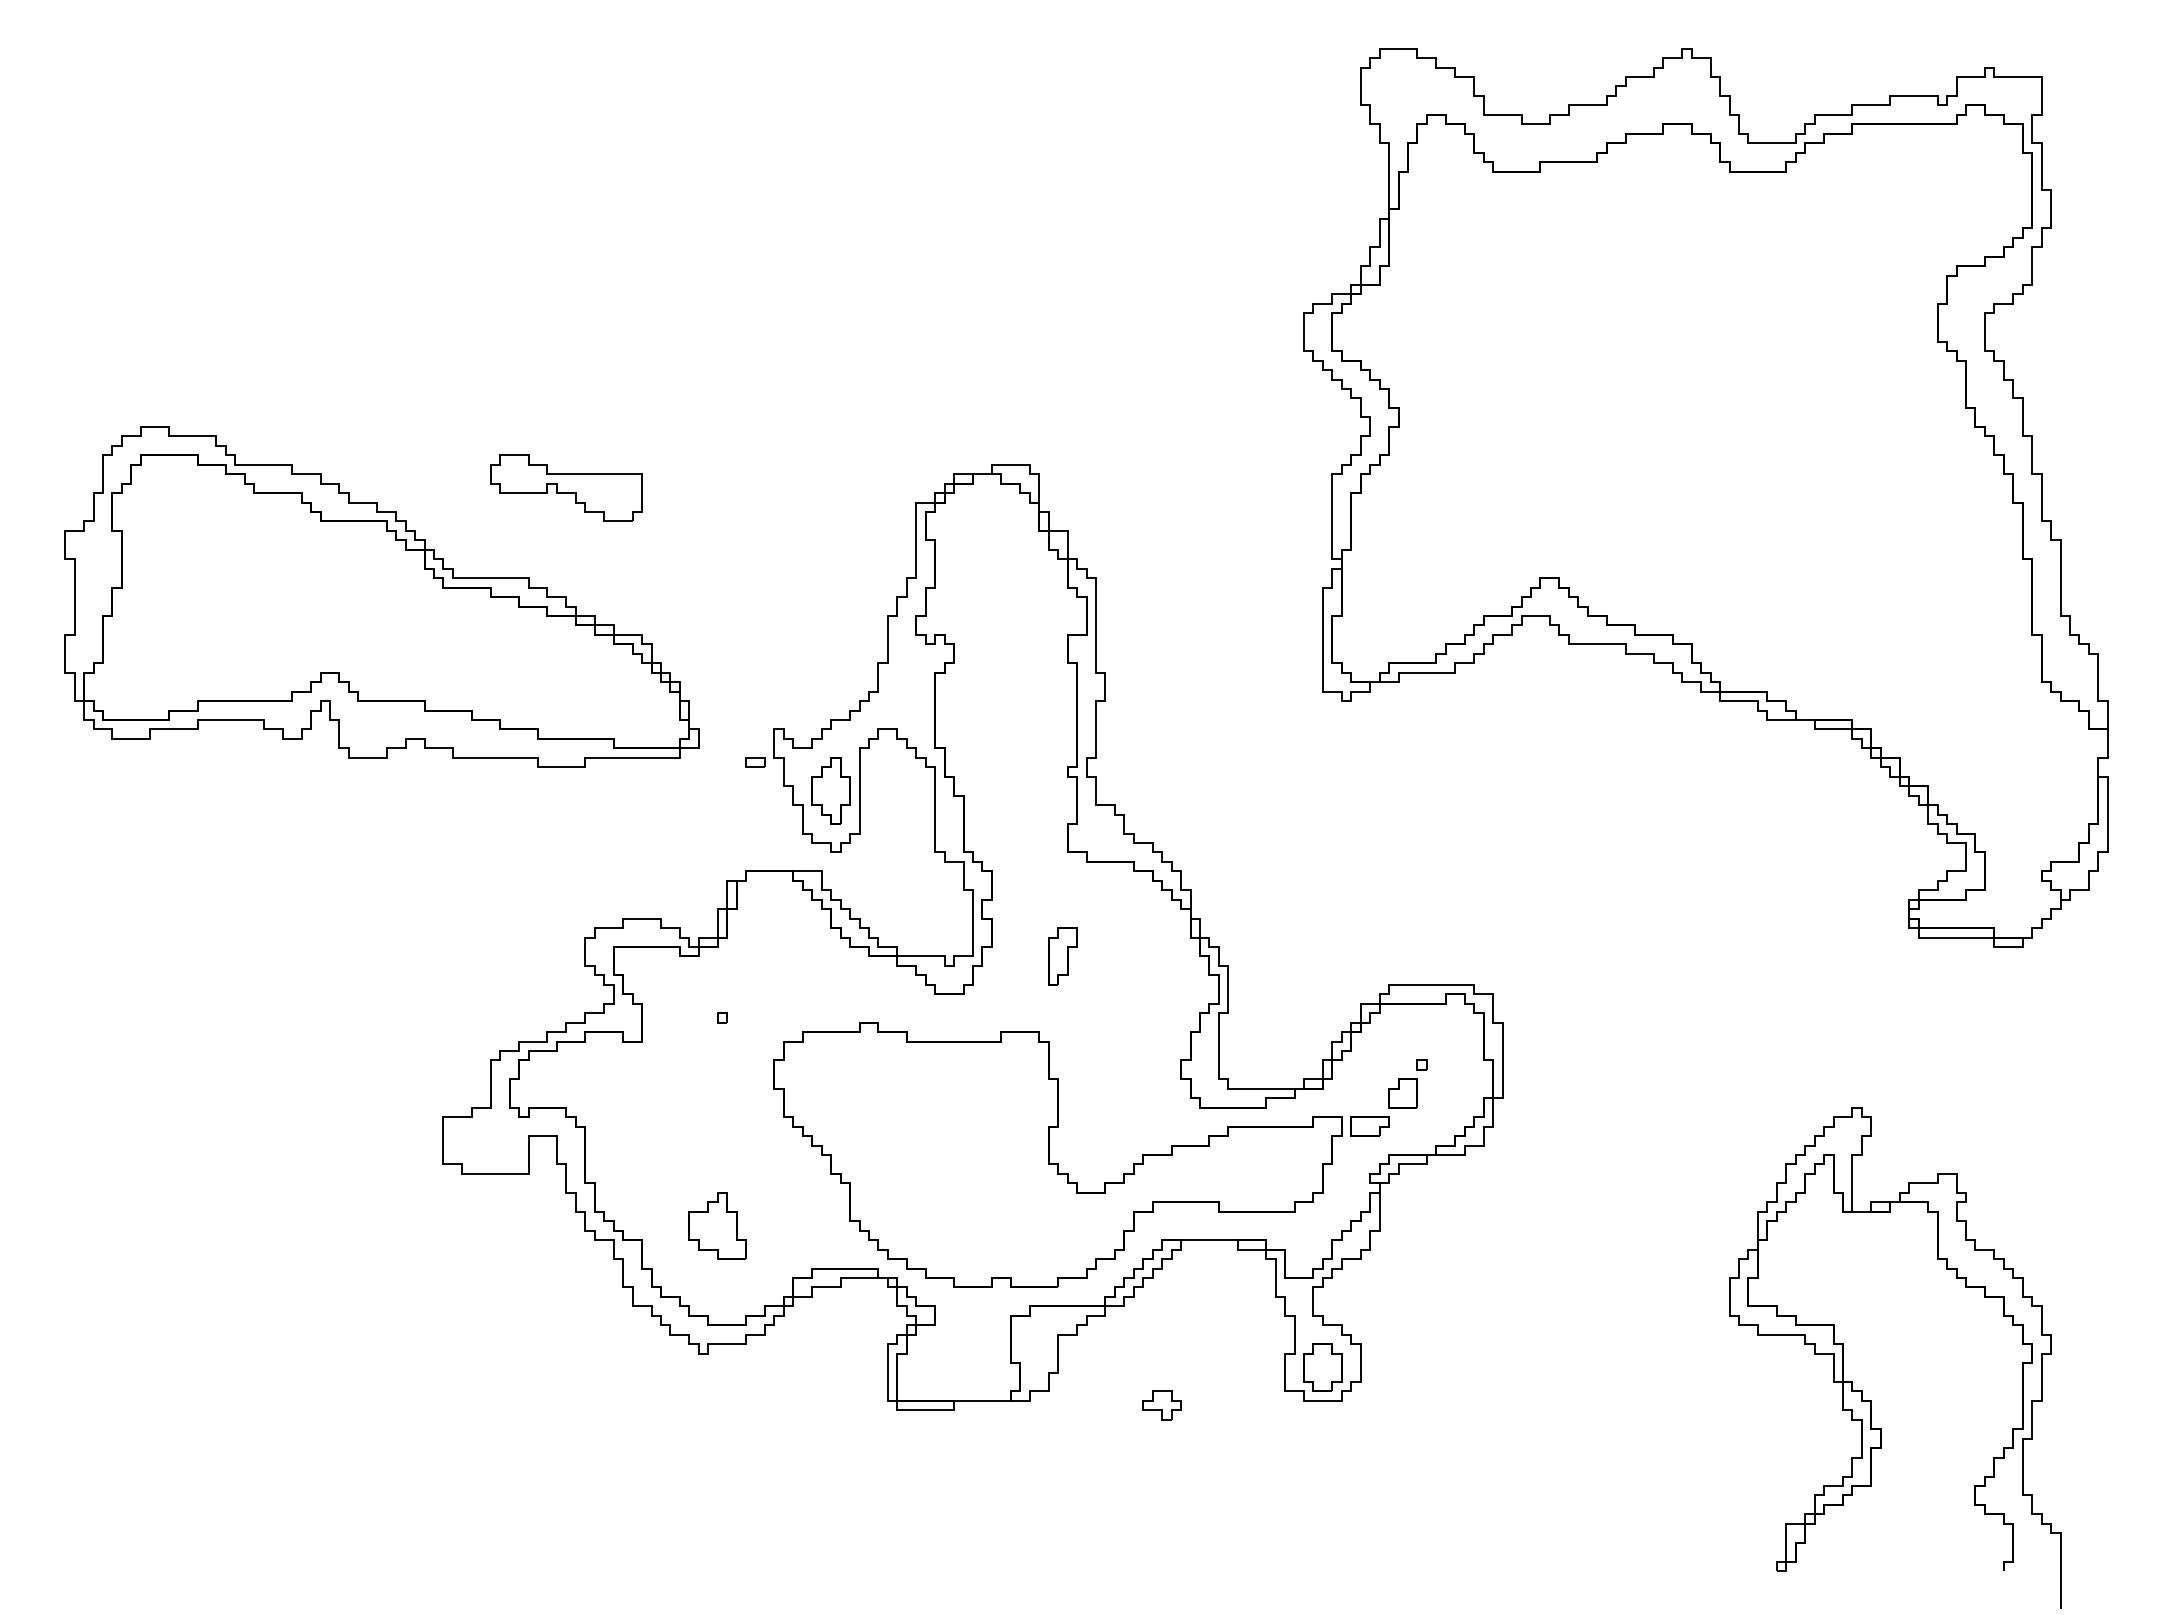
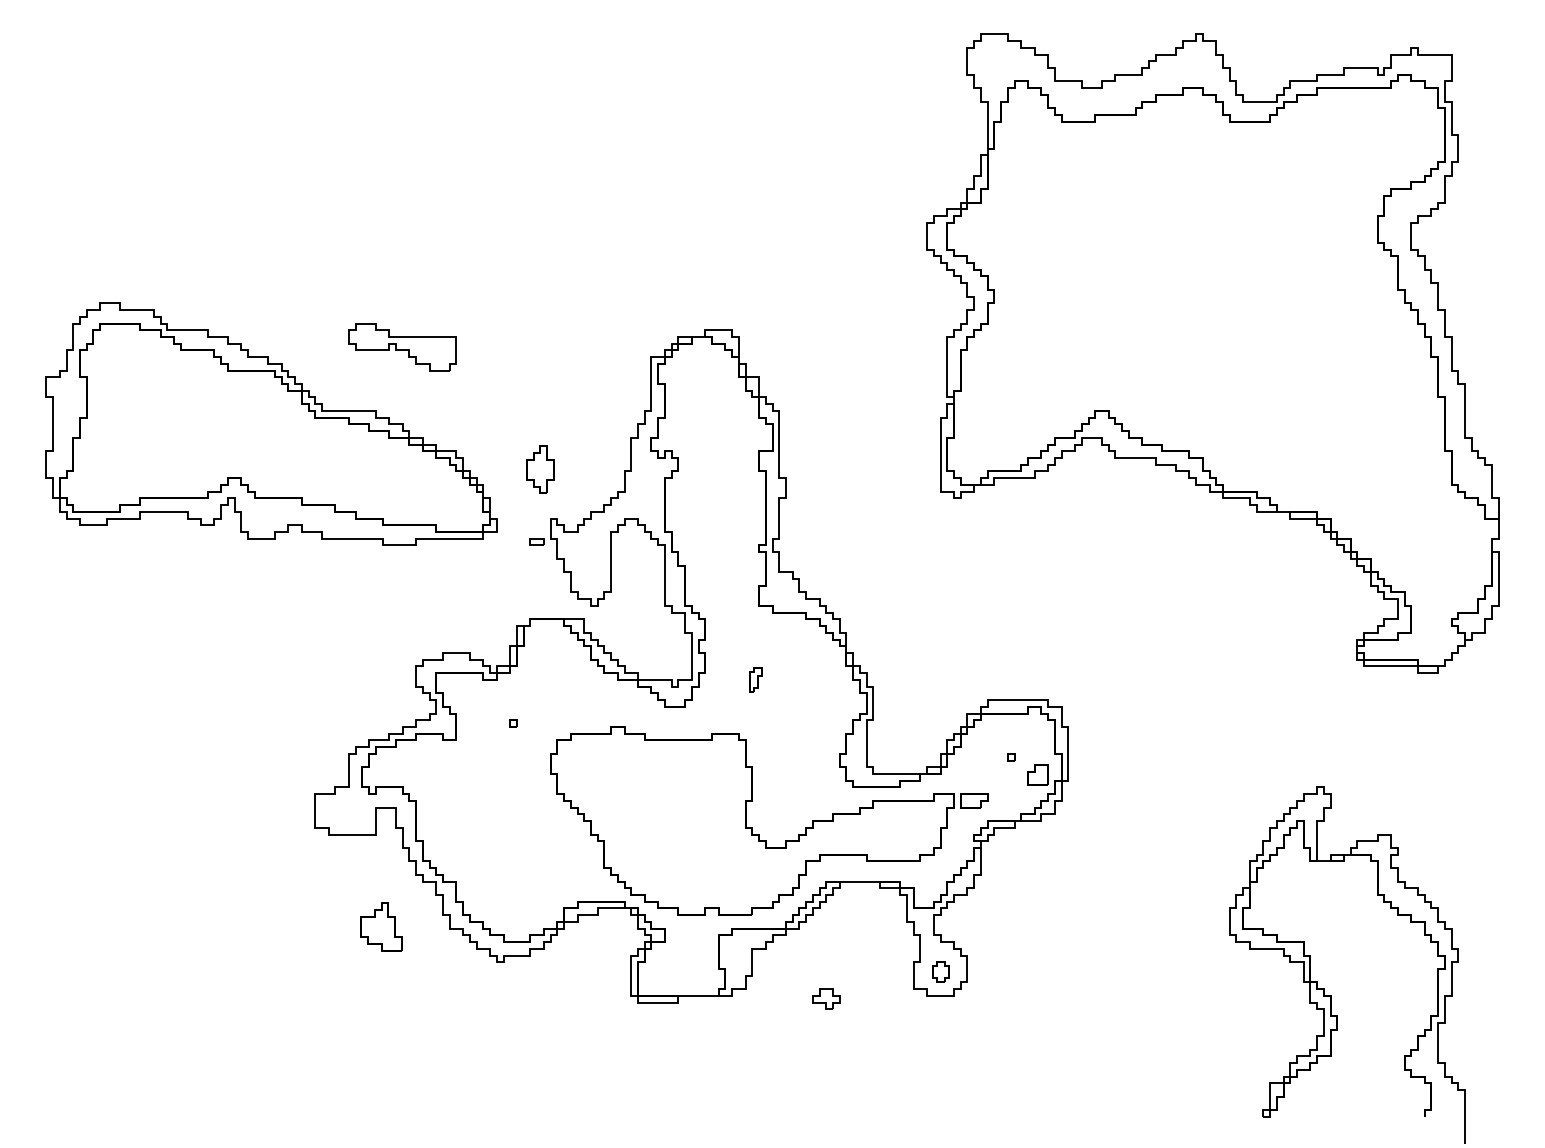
part: (830, 790) -> (540, 469), moved
part: (1062, 956) -> (755, 679), size x0.6
part: (1402, 1093) -> (1037, 775), moved
part: (717, 1225) -> (381, 926), moved
part: (1322, 1367) -> (940, 972), size x0.6

